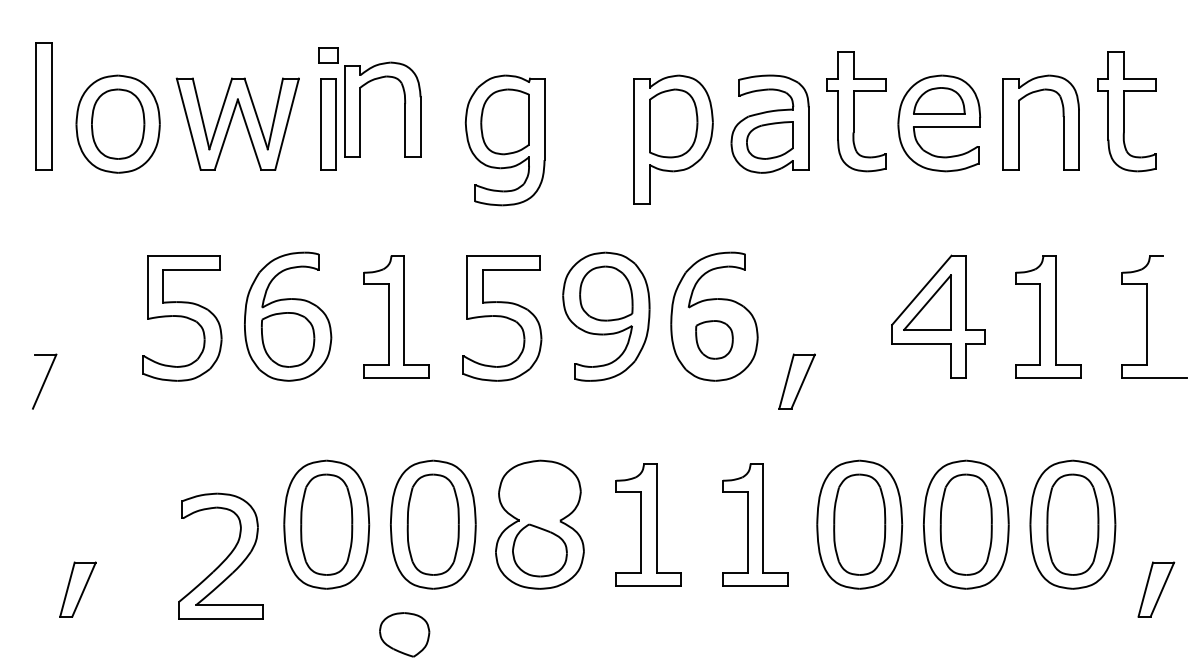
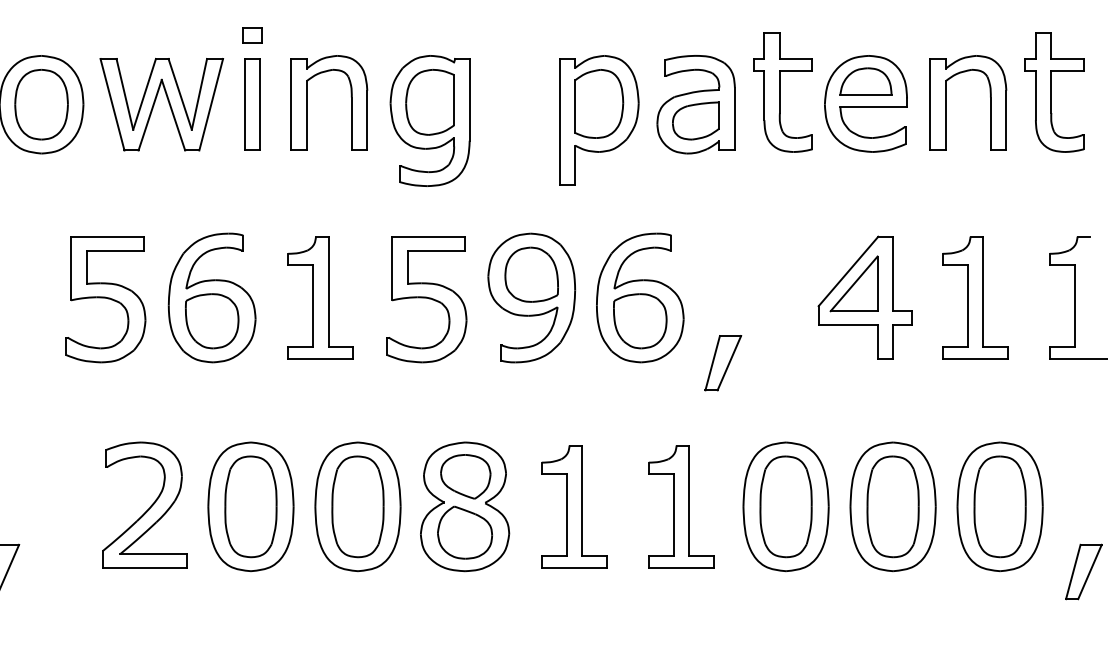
part: (360, 109) -> (306, 102), moved
part: (714, 339) -> (640, 320), size x1.43
part: (220, 555) -> (144, 504), moved
part: (404, 634) -> (465, 476), moved

